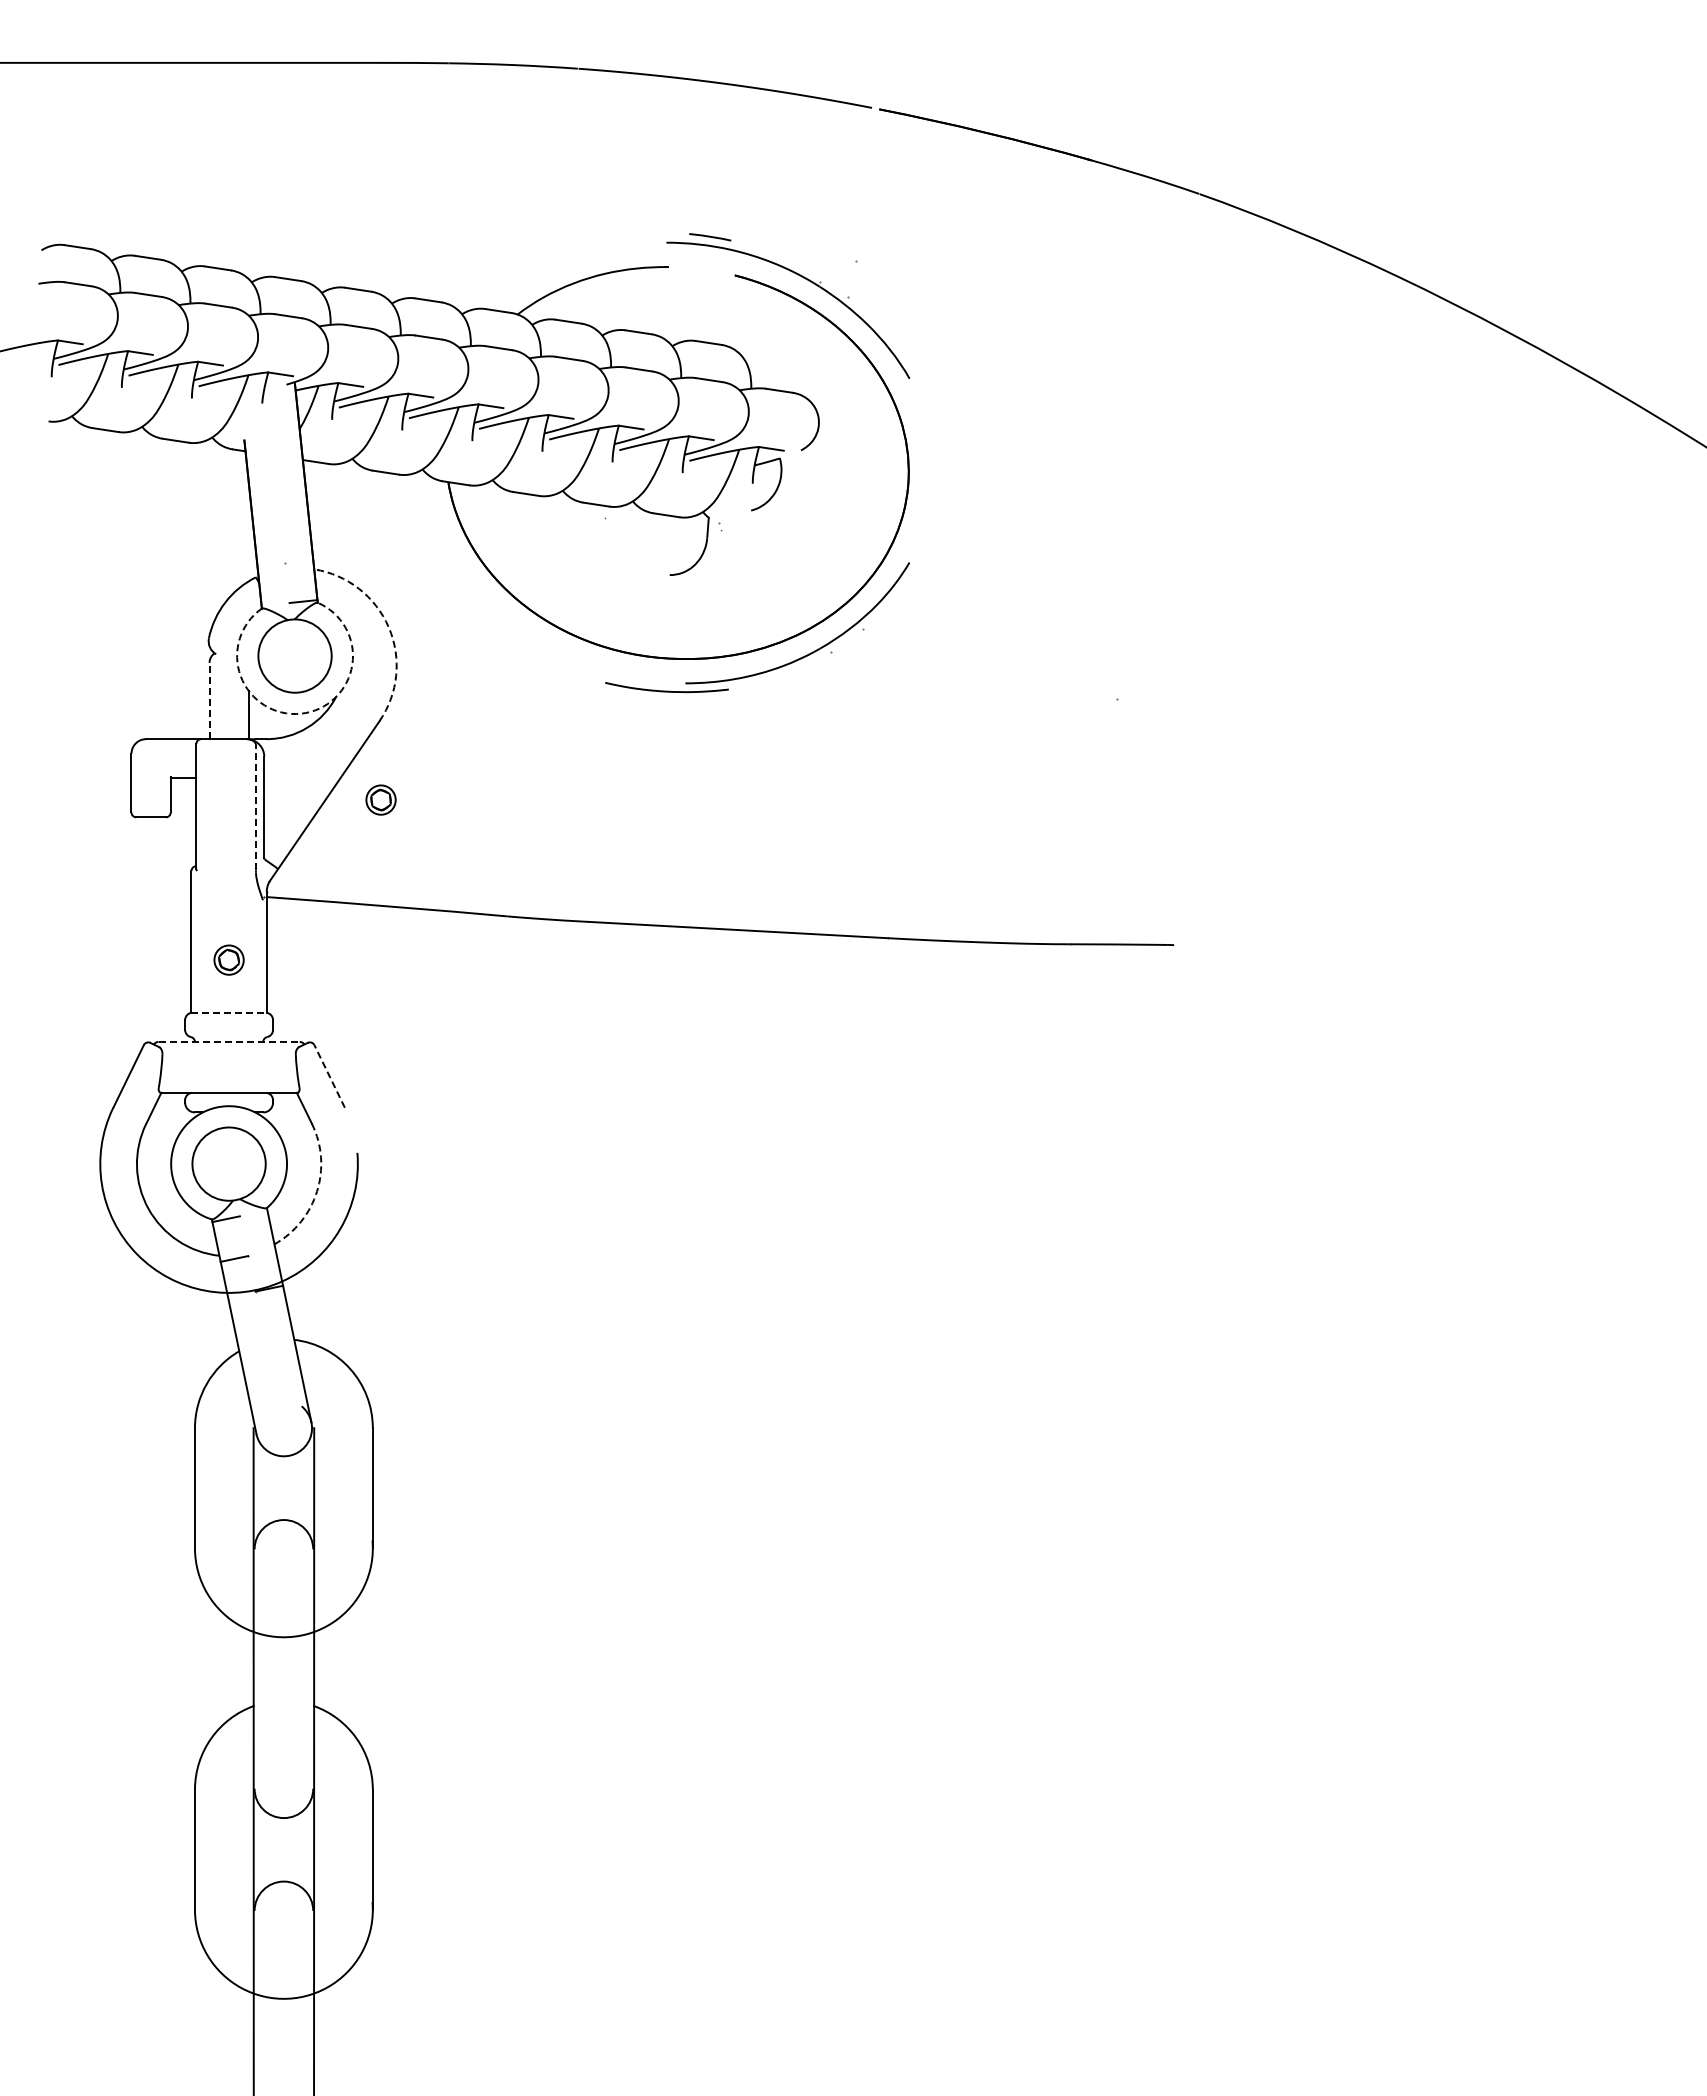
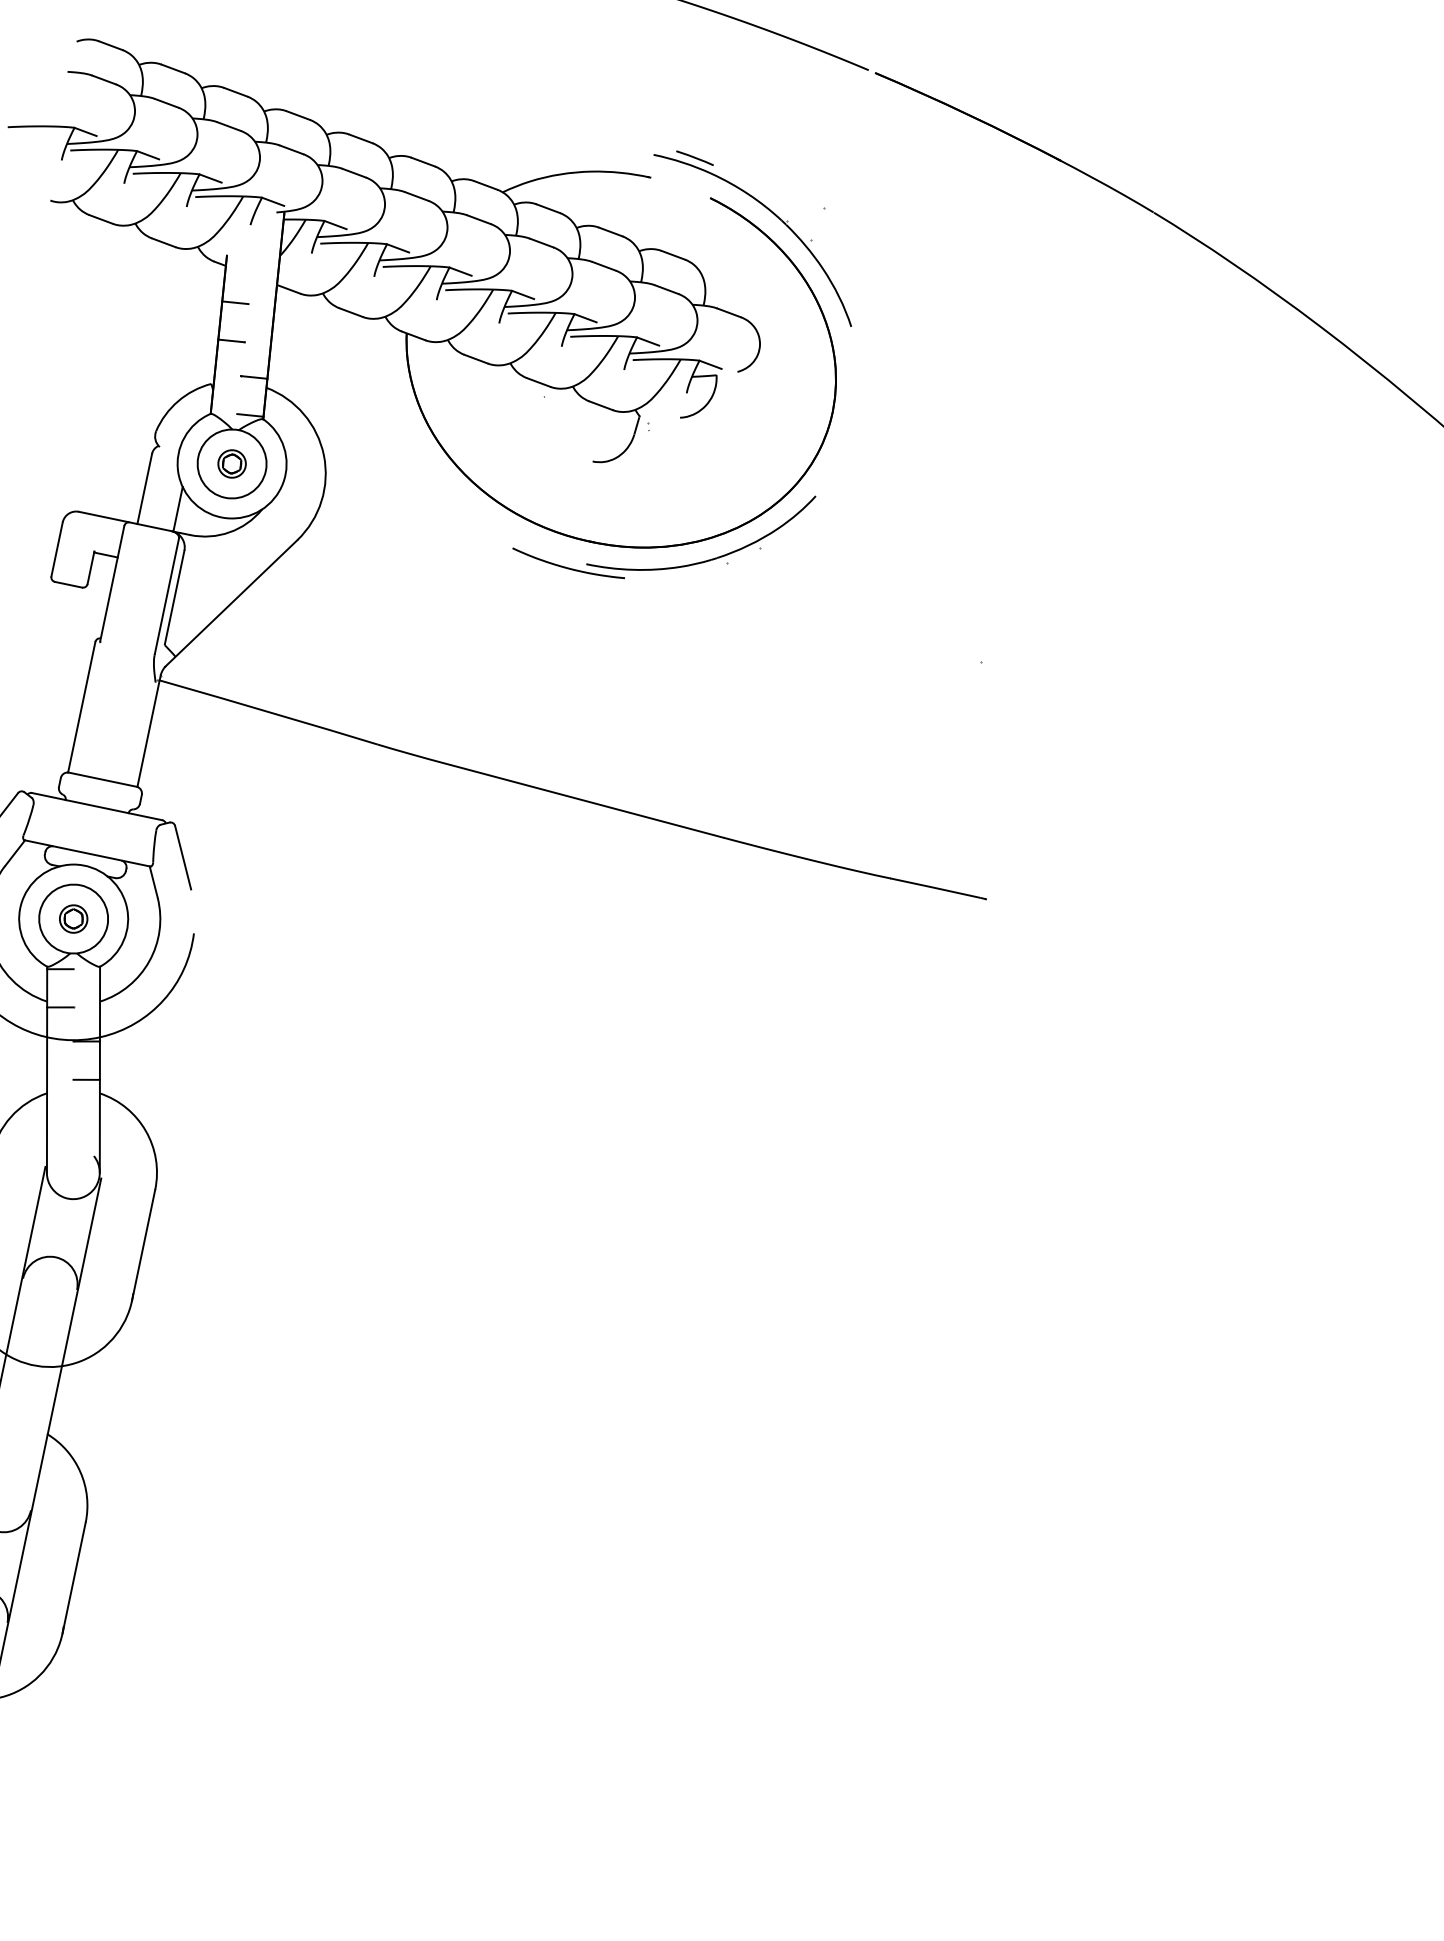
line: (263, 487) -> (235, 302), added
line: (267, 527) -> (231, 340), added
line: (299, 560) -> (254, 376), added
arc: (388, 627) -> (323, 455), dashed -> solid
line: (209, 700) -> (144, 488), dashed -> solid
arc: (301, 713) -> (227, 518), dashed -> solid
part: (380, 799) -> (231, 463), moved
line: (255, 807) -> (166, 595), dashed -> solid
part: (228, 959) -> (73, 918), moved
line: (229, 1012) -> (103, 779), dashed -> solid
line: (229, 1041) -> (97, 806), dashed -> solid
line: (329, 1076) -> (182, 857), dashed -> solid
arc: (317, 1191) -> (149, 961), dashed -> solid
line: (277, 1328) -> (86, 1079), added

